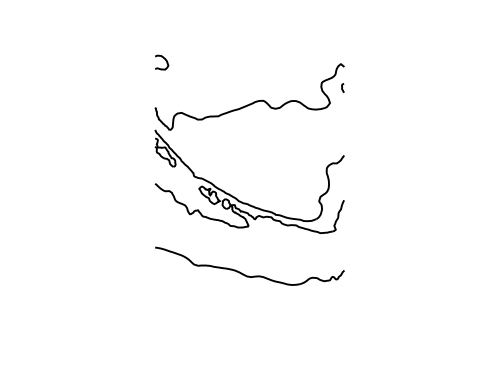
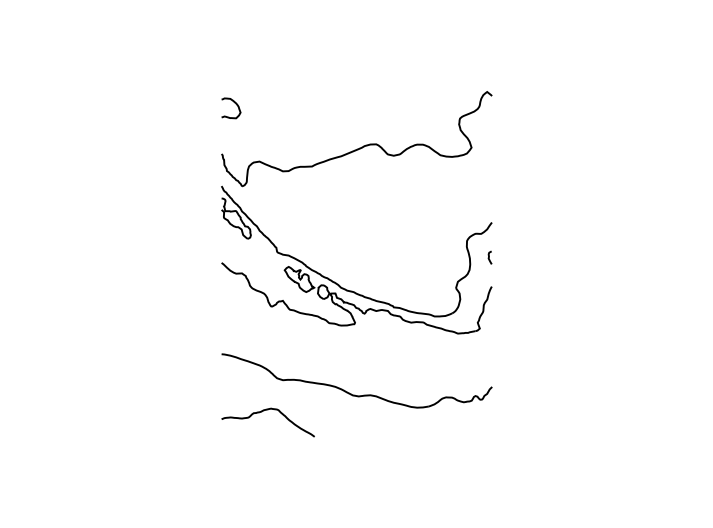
curve: (165, 61) -> (236, 106), moved
curve: (342, 87) -> (489, 256), moved
curve: (187, 287) -> (267, 411), added

